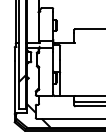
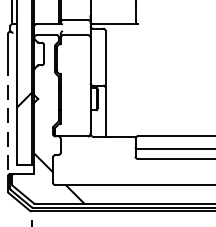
line: (14, 87) -> (7, 118), solid -> dashed

